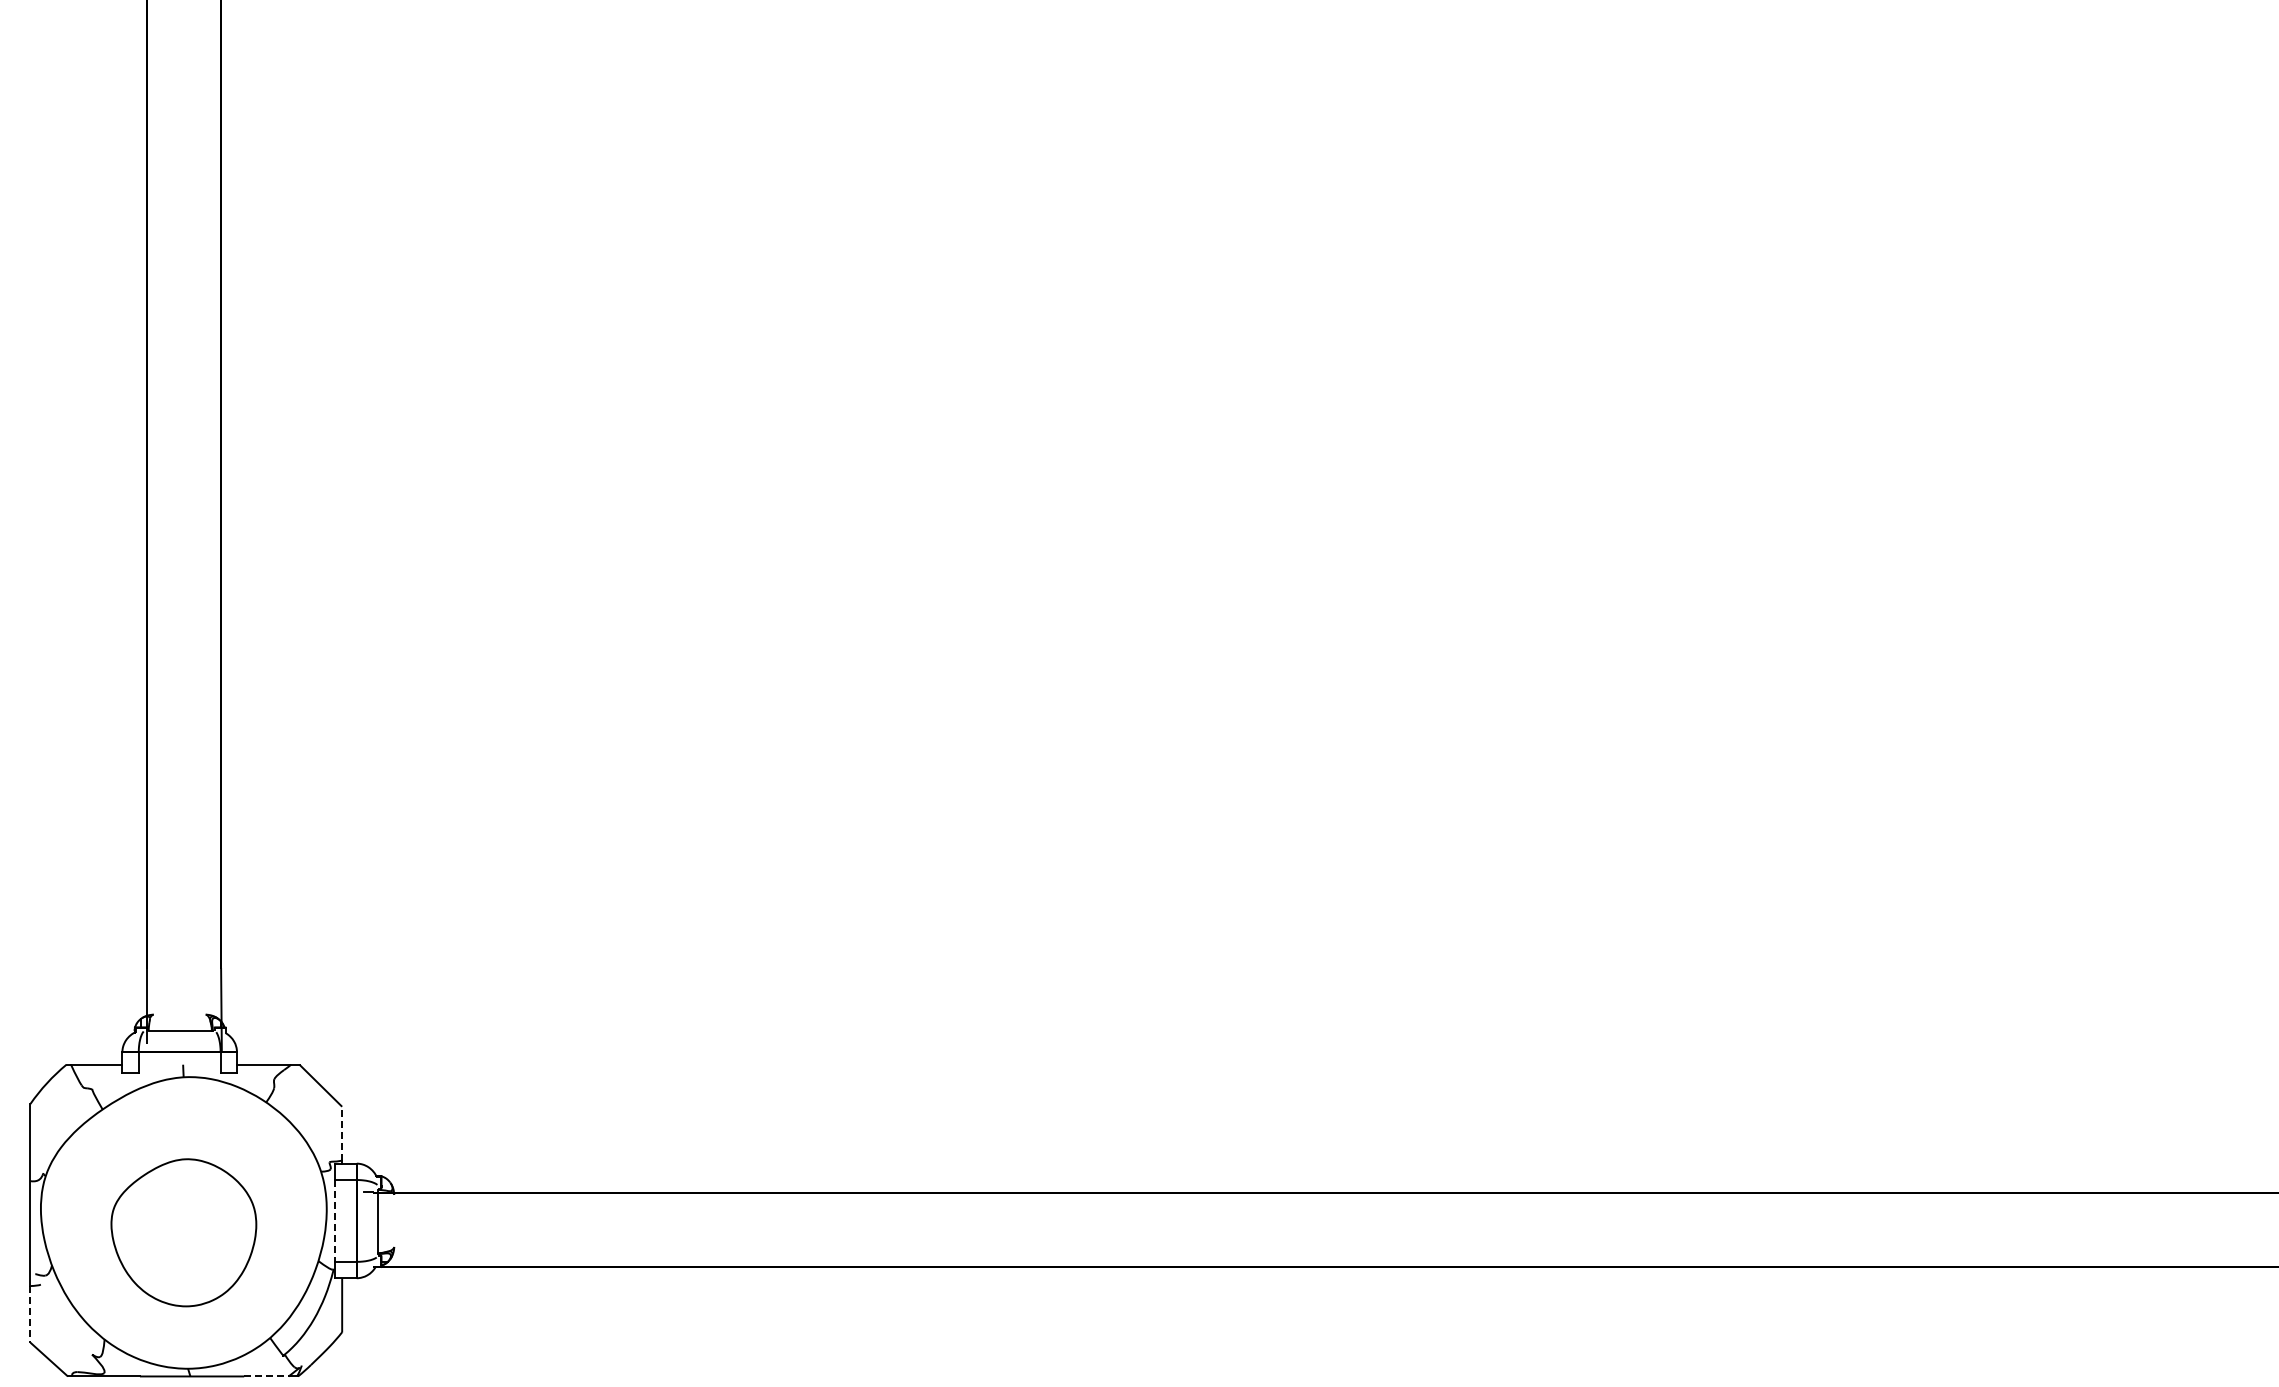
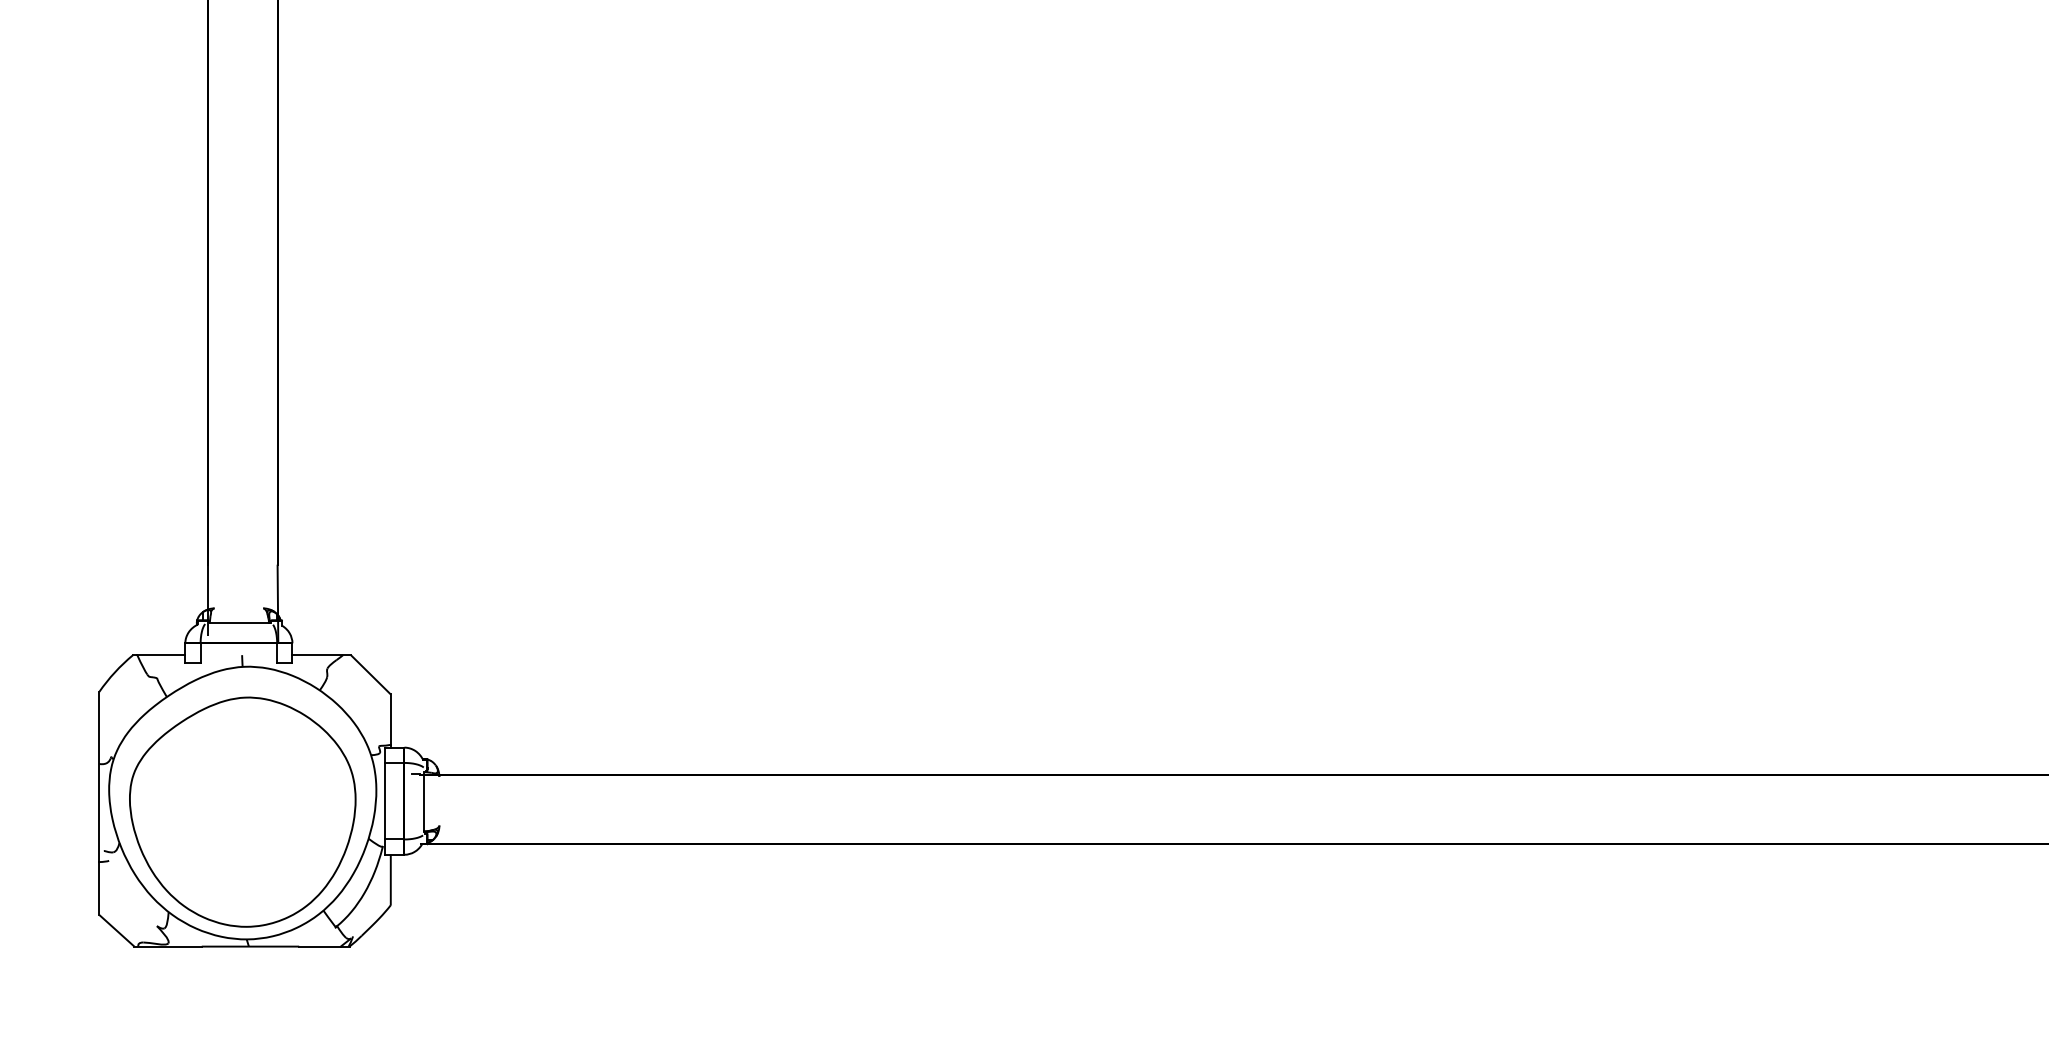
line: (342, 1133) -> (391, 719), dashed -> solid
line: (335, 1220) -> (384, 800), dashed -> solid
part: (183, 1232) -> (242, 812), size x1.67
line: (30, 1314) -> (99, 888), dashed -> solid
line: (266, 1376) -> (320, 946), dashed -> solid

